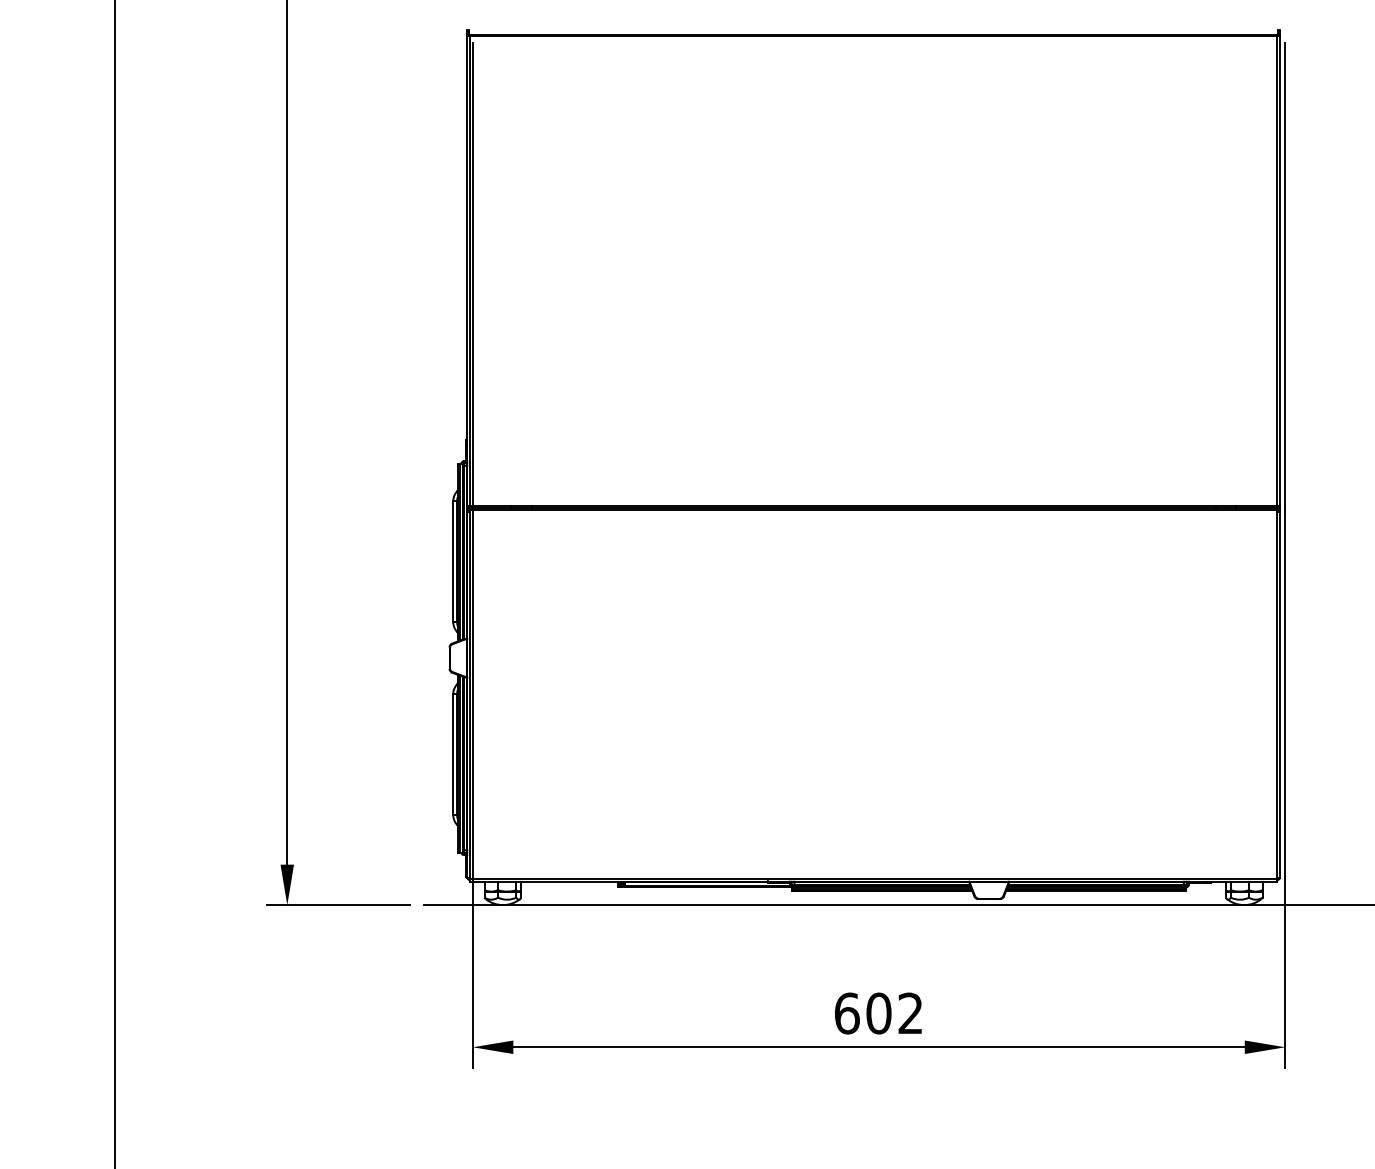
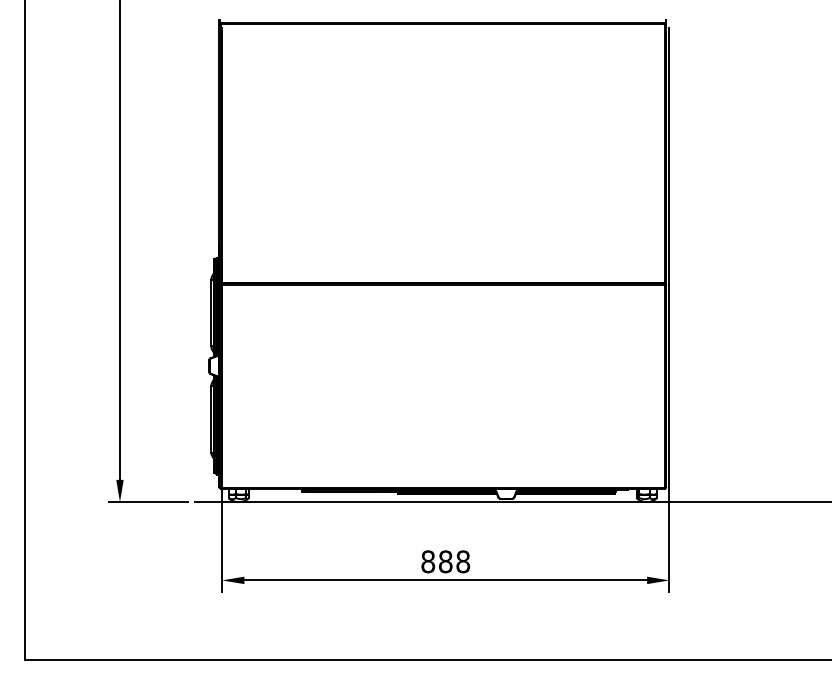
text: (878, 1012) -> (445, 561), 602 -> 888

